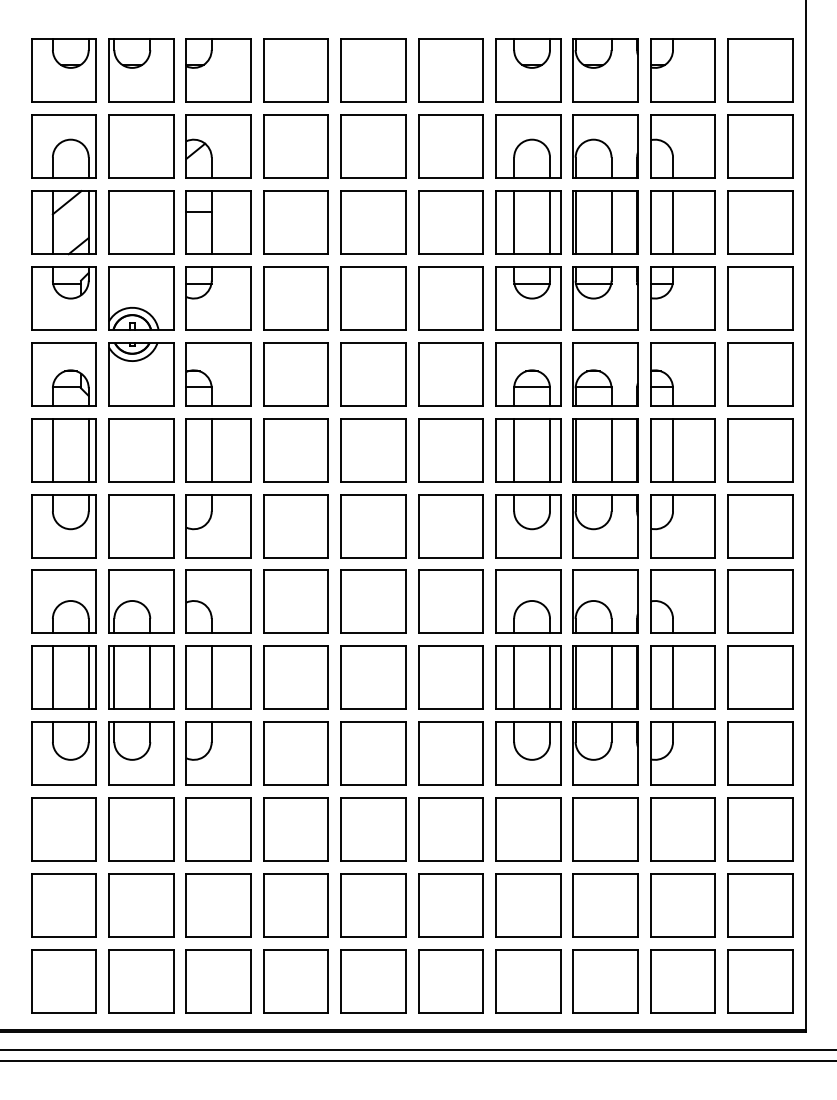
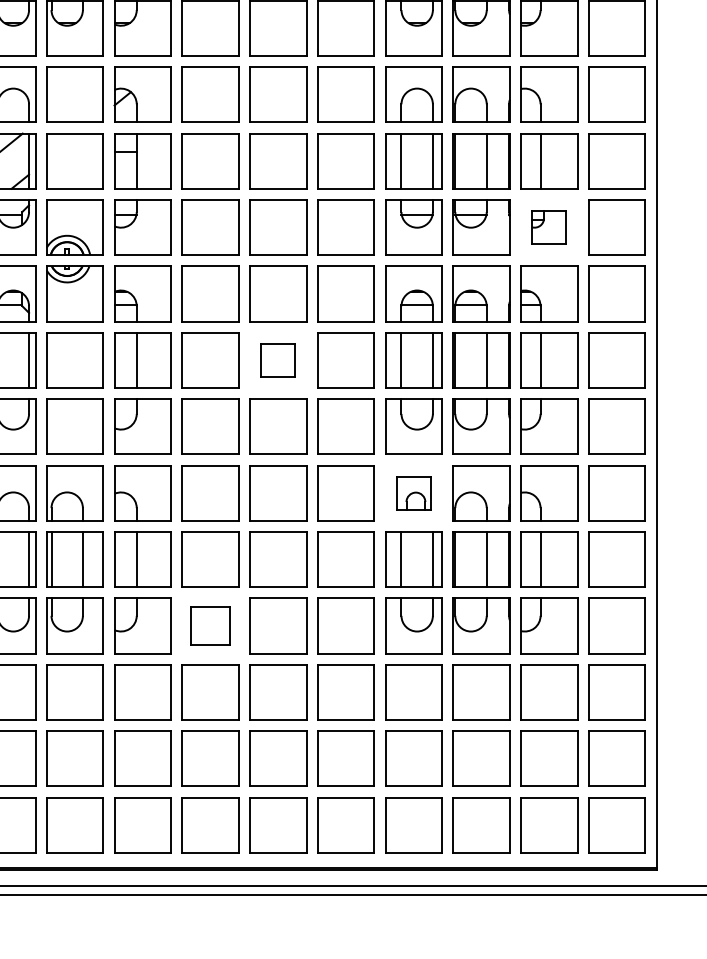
part: (682, 298) -> (548, 227), size x0.6
part: (373, 450) -> (278, 360), size x0.6
part: (528, 601) -> (414, 492), size x0.6
part: (295, 753) -> (210, 625), size x0.7

